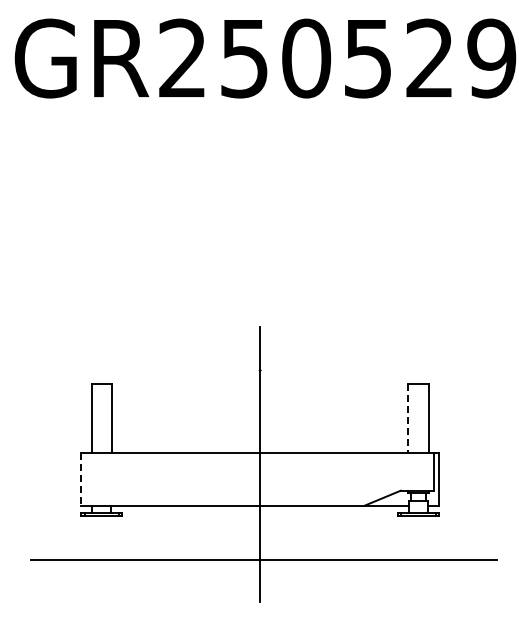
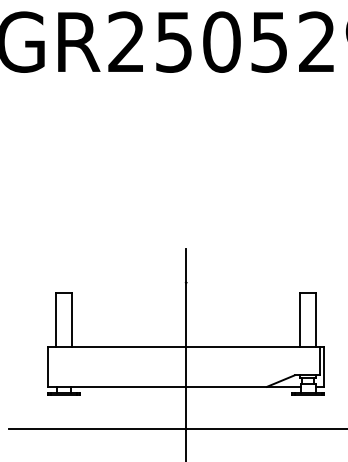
line: (408, 418) -> (300, 319), dashed -> solid
line: (81, 479) -> (48, 366), dashed -> solid

